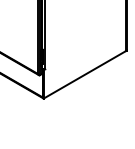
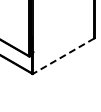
line: (84, 75) -> (63, 56), solid -> dashed

